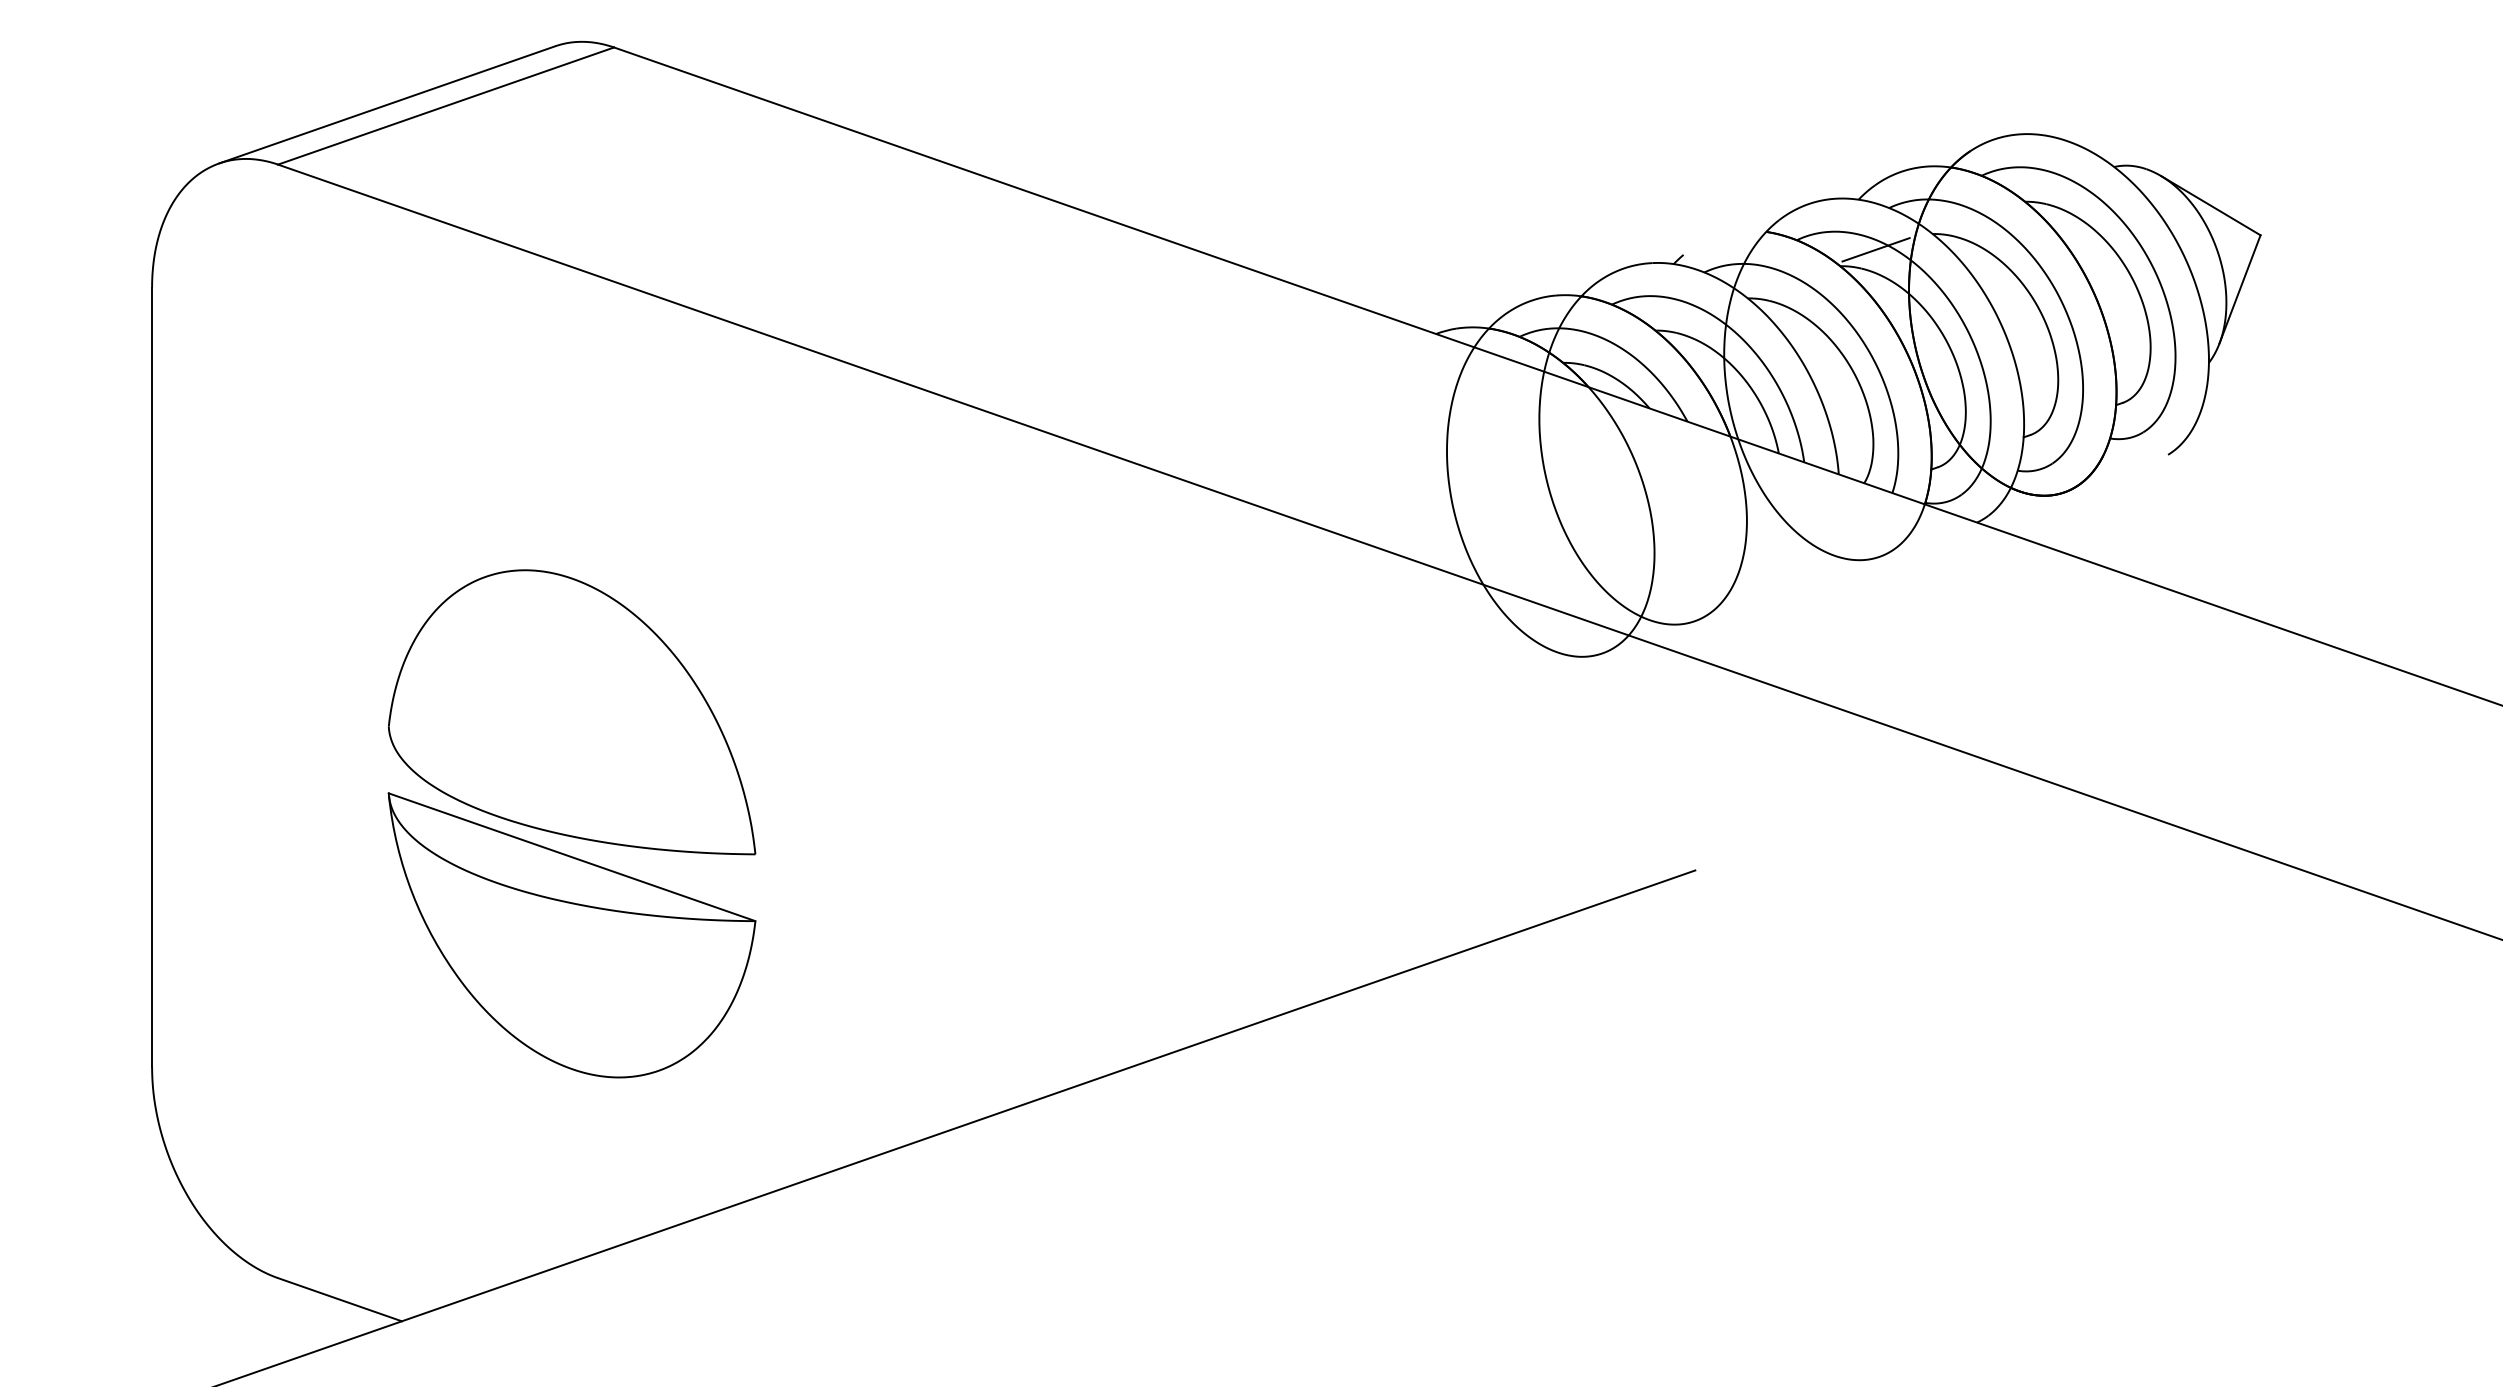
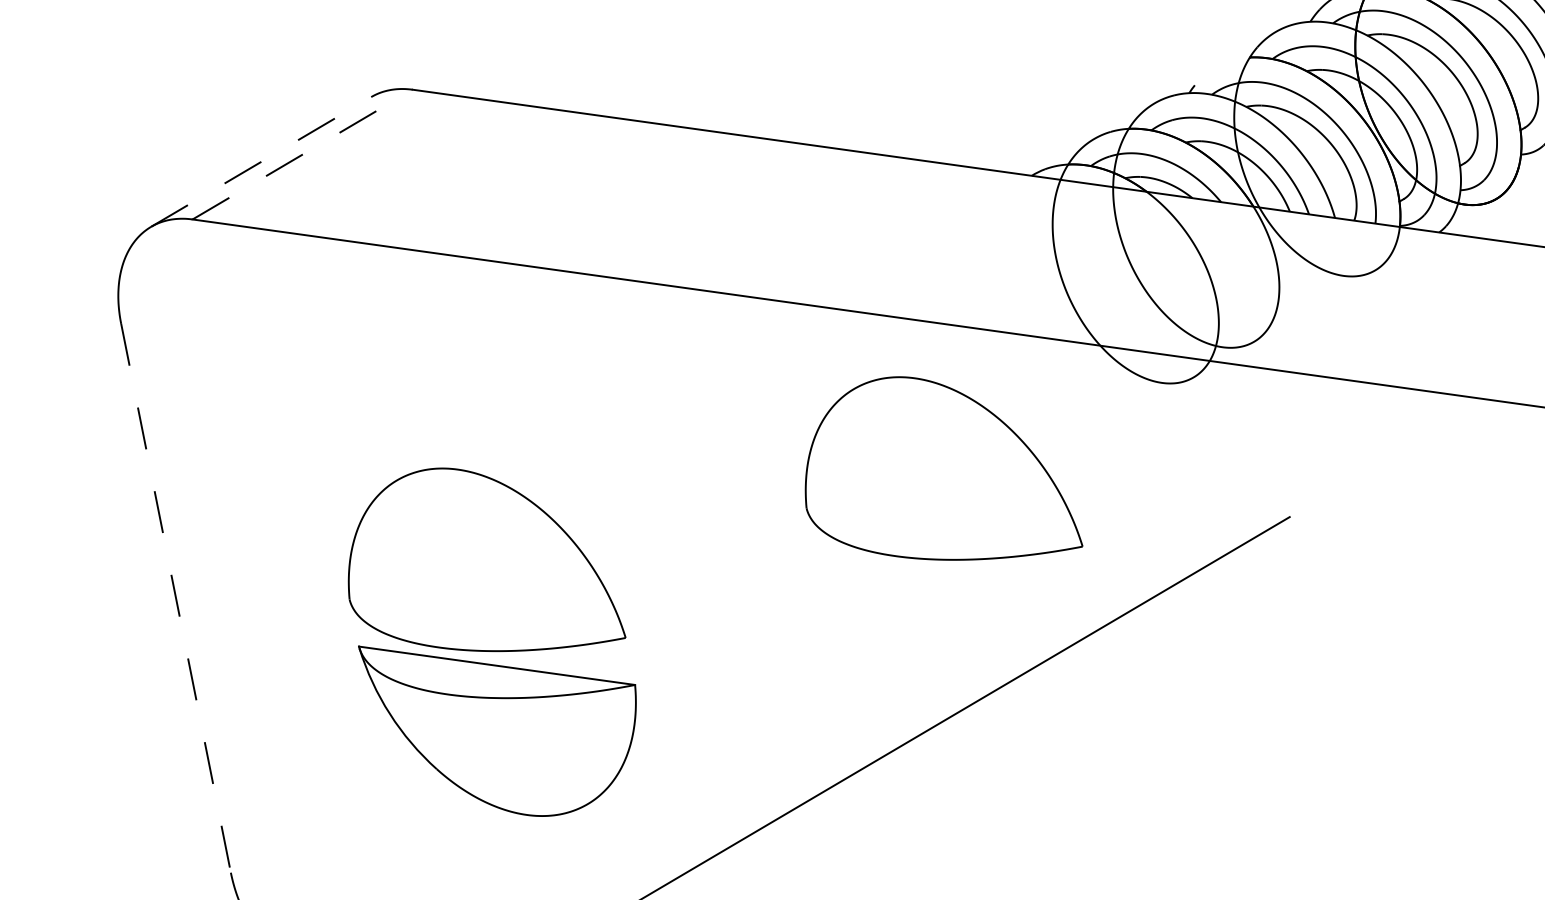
line: (387, 104) -> (261, 161), solid -> dashed
line: (446, 106) -> (303, 154), solid -> dashed
line: (1875, 249) -> (1329, 54), removed
line: (152, 677) -> (176, 598), solid -> dashed
part: (1221, 712) -> (933, 472), added

